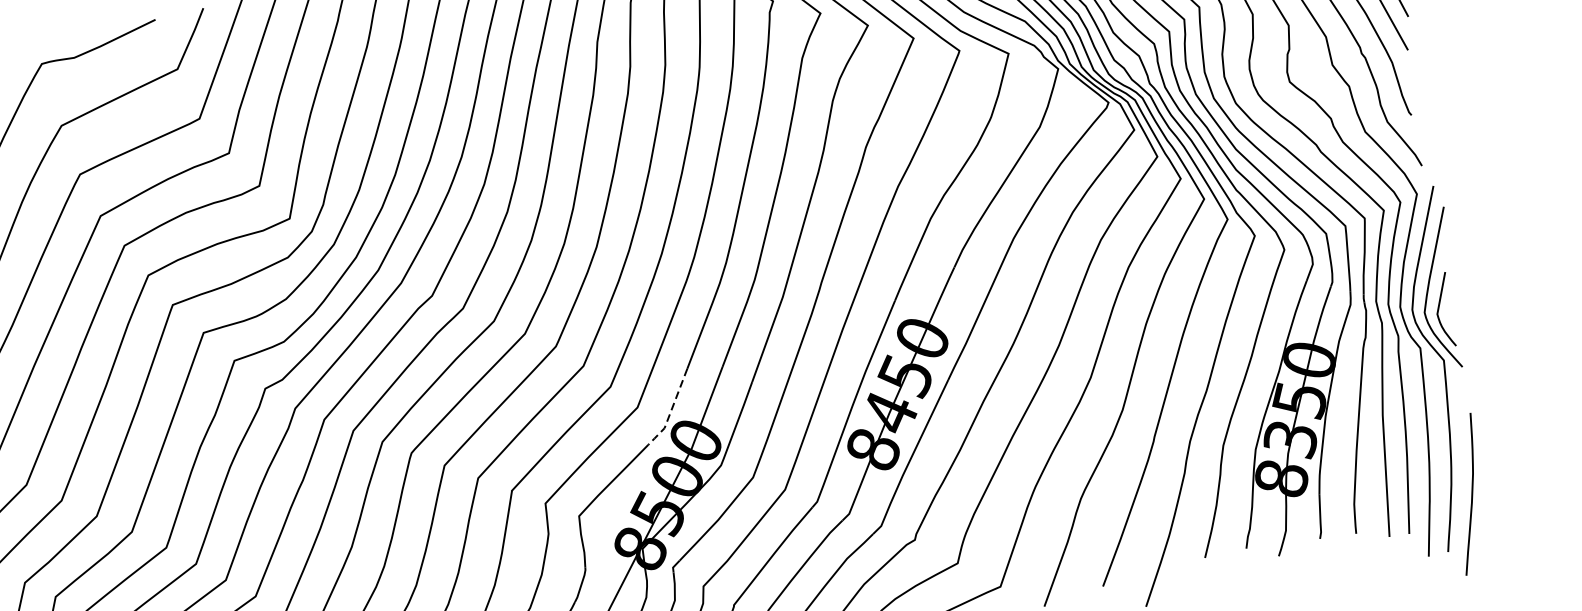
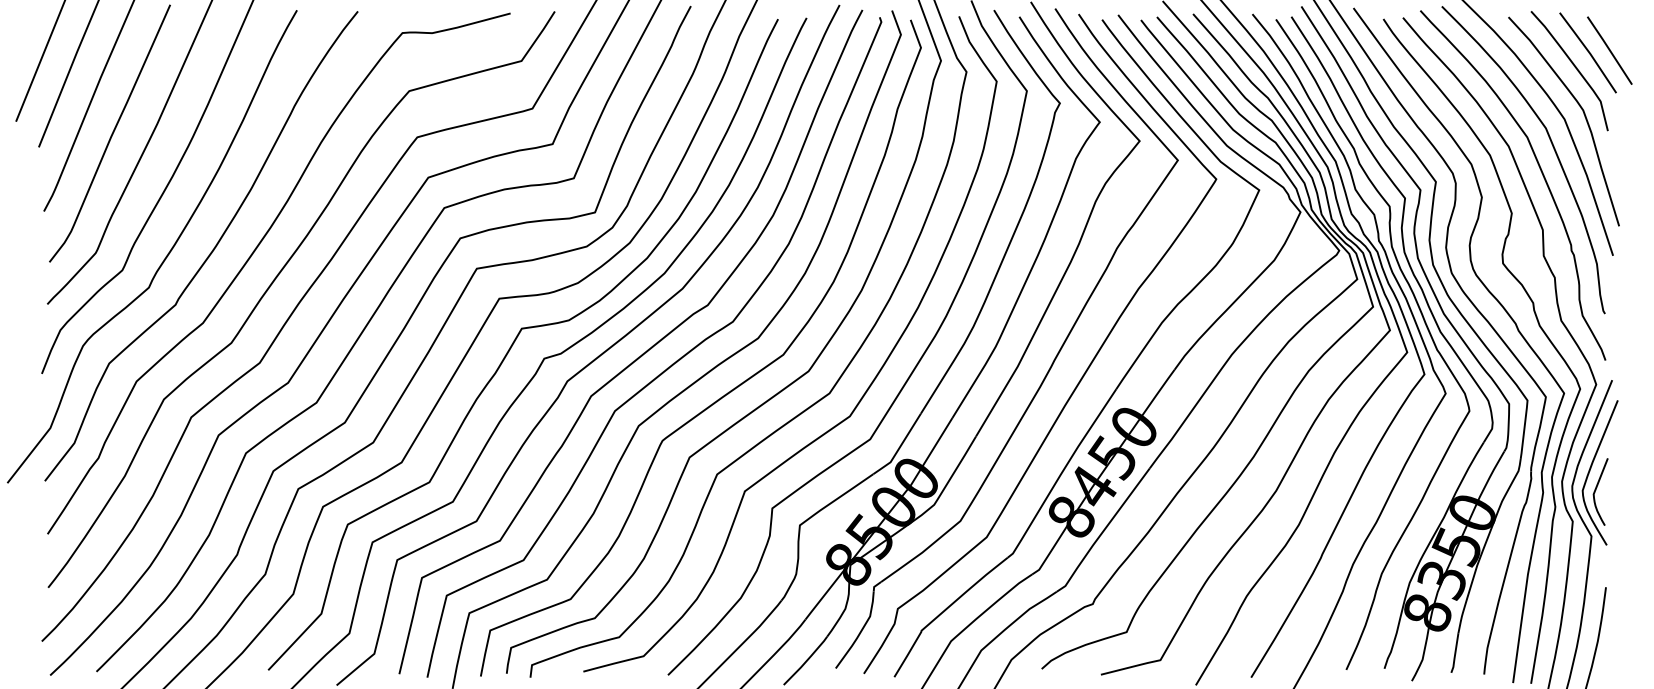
line: (671, 411) -> (899, 448), dashed -> solid

